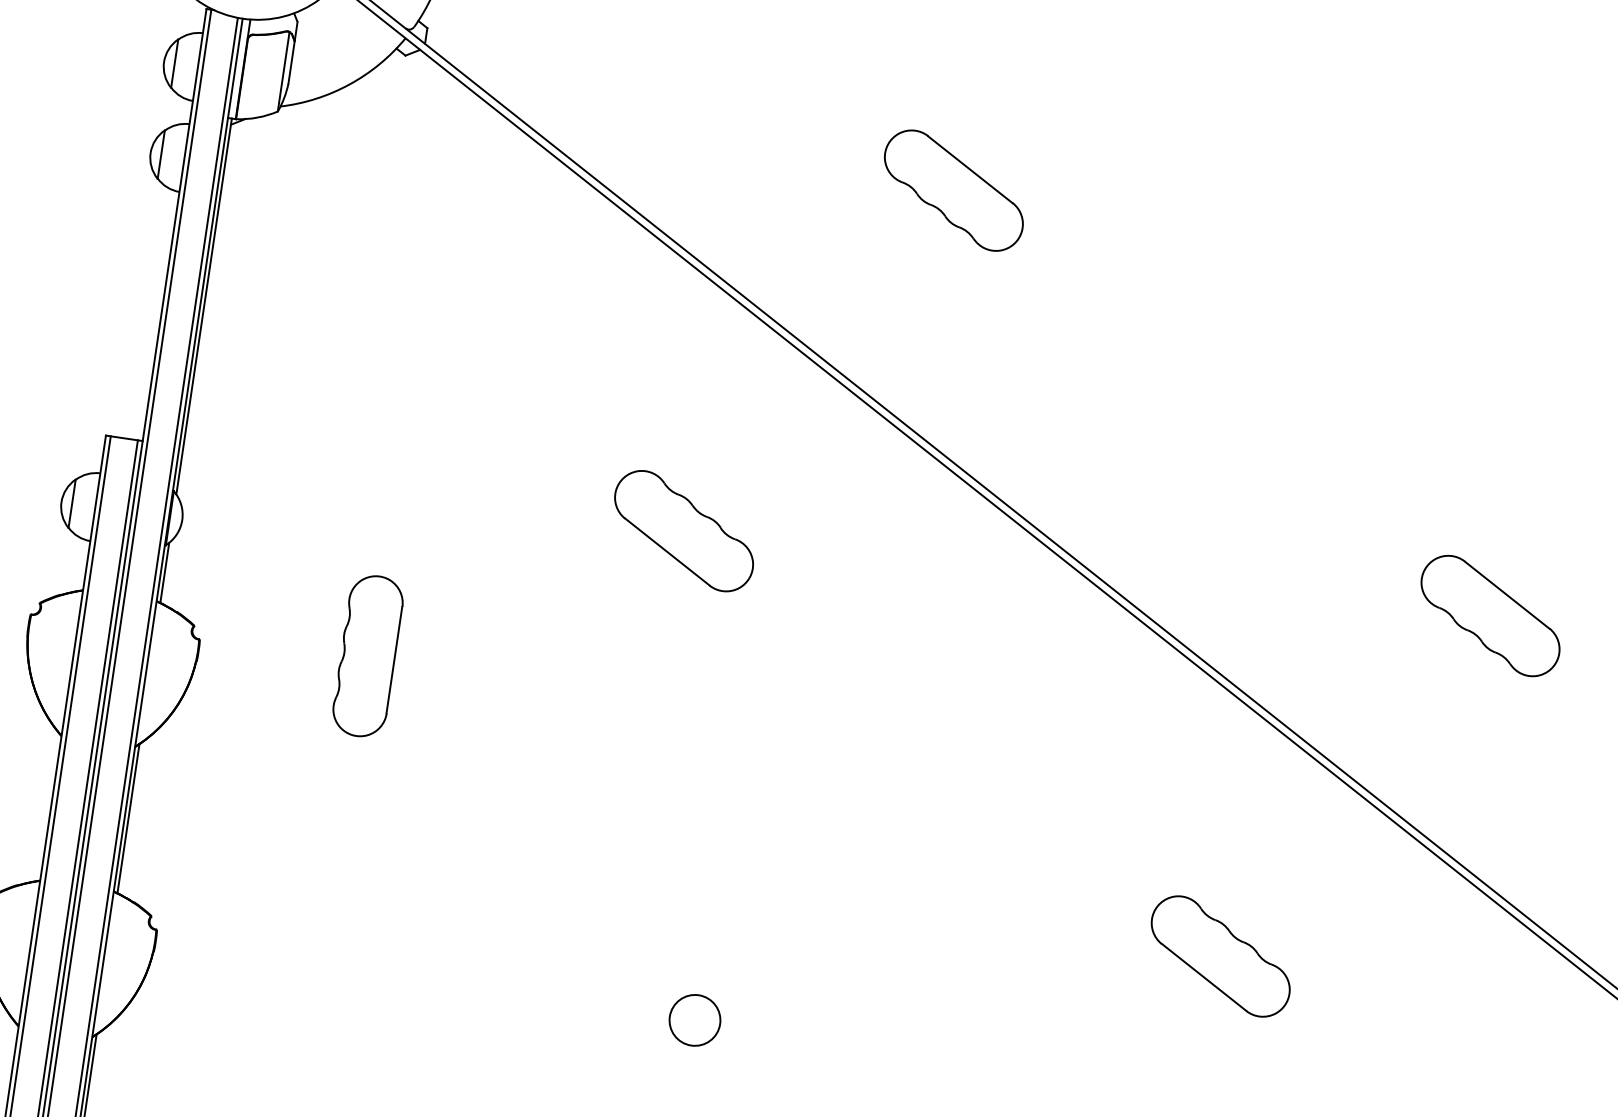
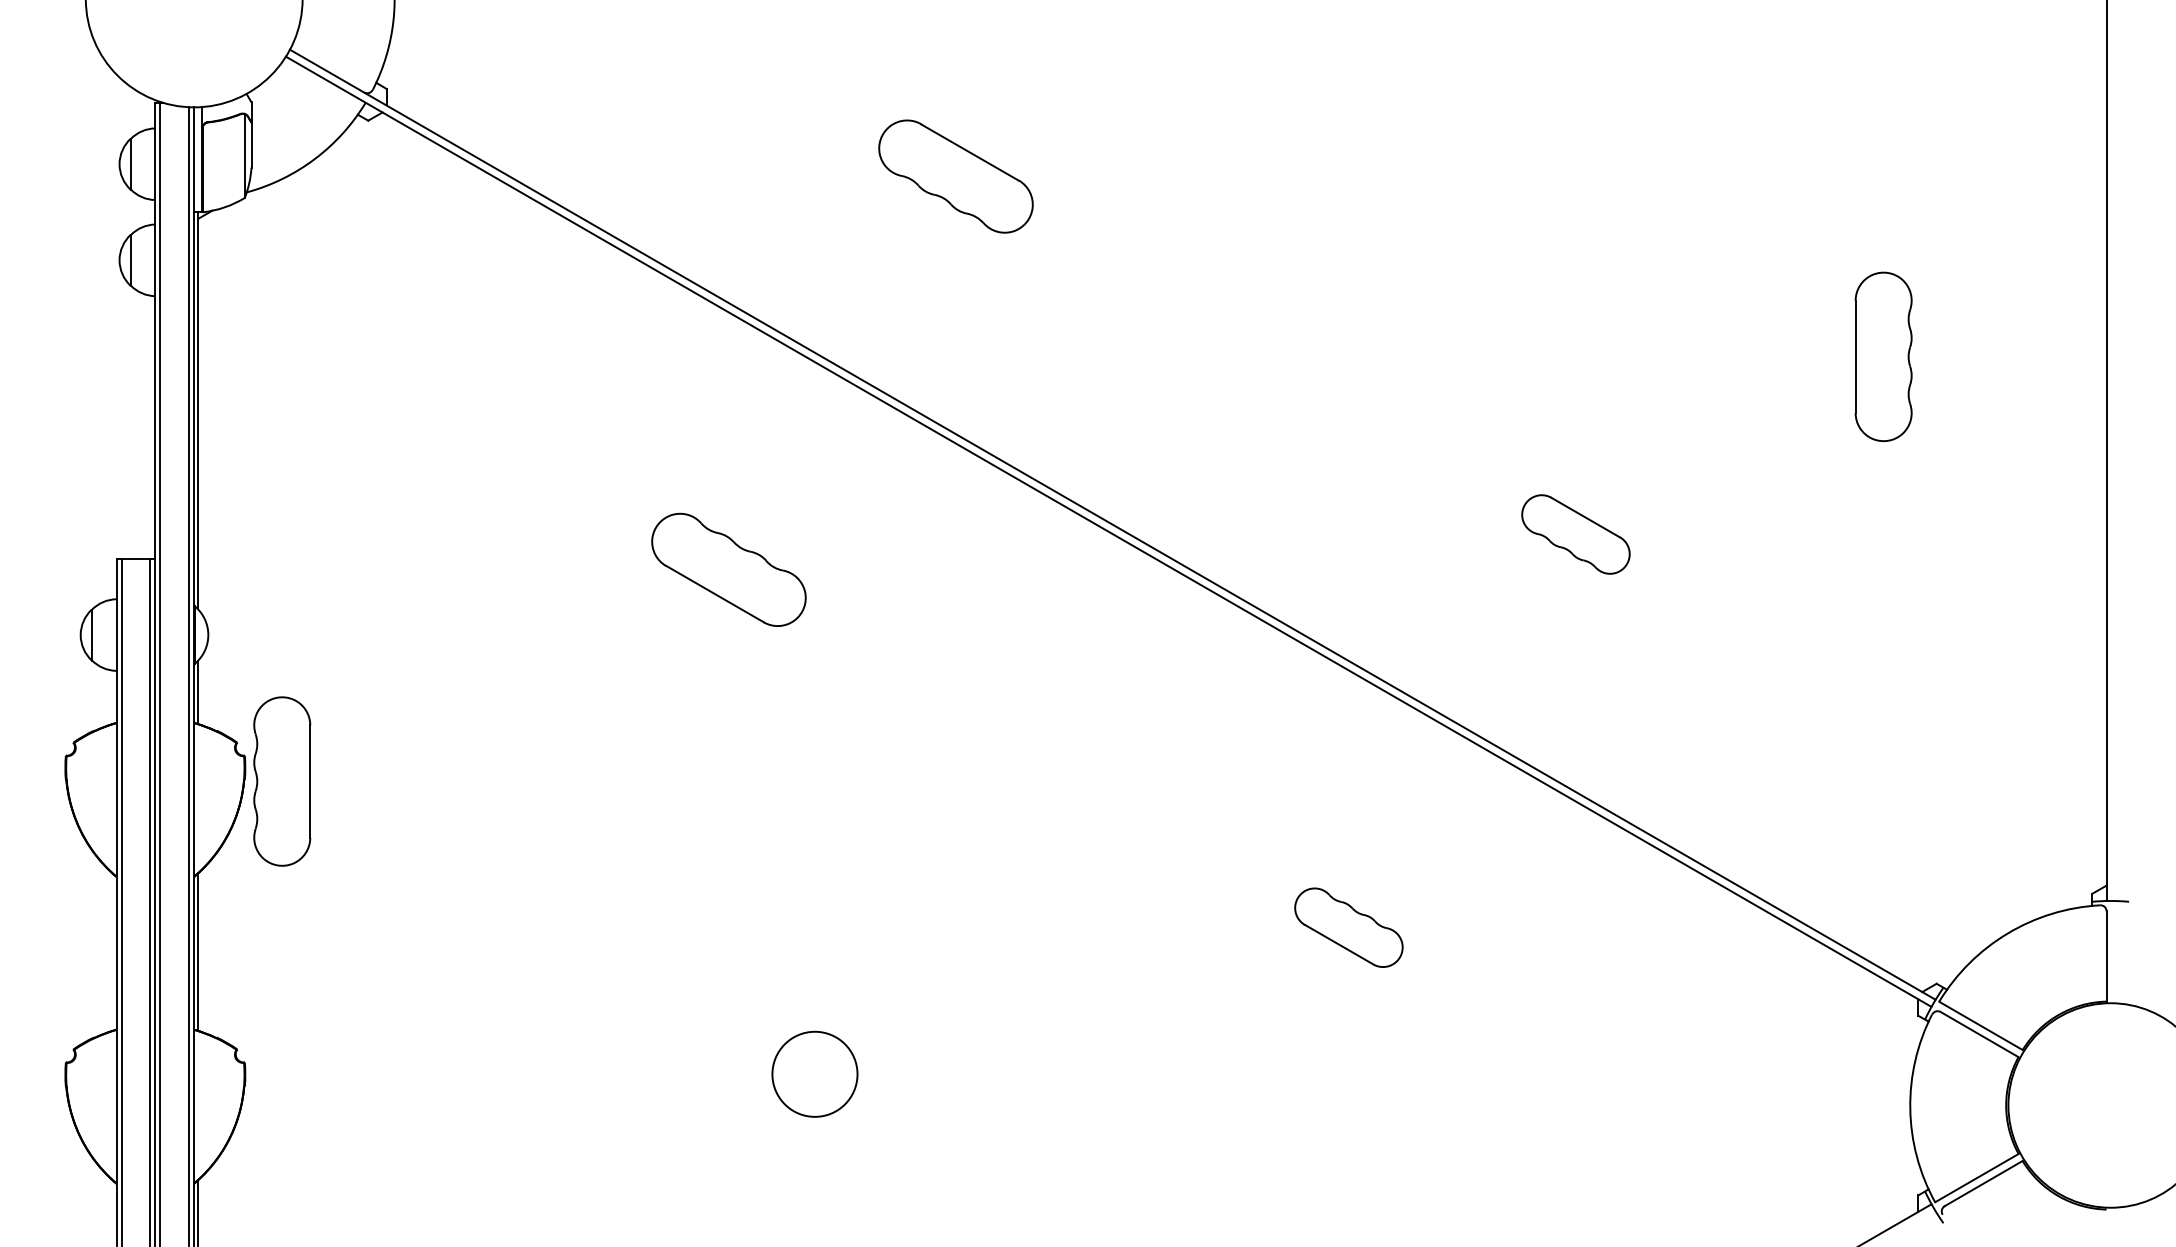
part: (1490, 615) -> (1575, 534), size x0.7
part: (368, 656) -> (282, 781), moved
part: (1220, 956) -> (1348, 927), size x0.7
circle: (694, 1019) -> (814, 1073), size x1.6

